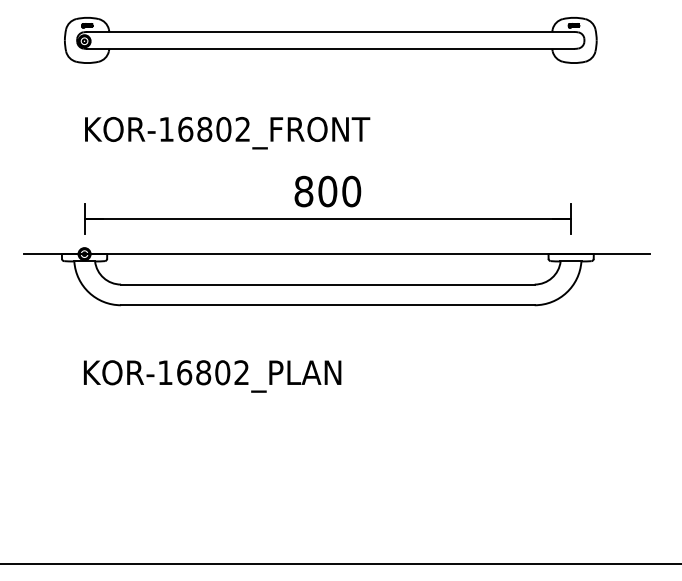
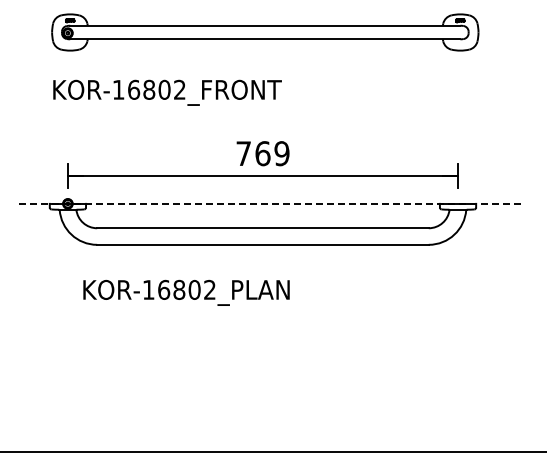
text: (227, 132) -> (167, 92), moved
text: (327, 191) -> (262, 153), 800 -> 769
line: (337, 253) -> (270, 203), solid -> dashed
text: (212, 375) -> (186, 292), moved

